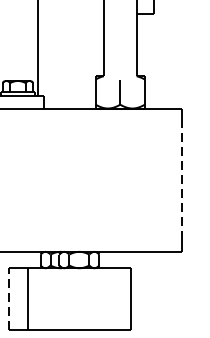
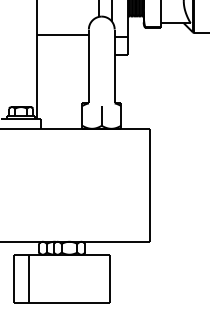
line: (182, 180) -> (150, 185), dashed -> solid
line: (9, 298) -> (14, 278), dashed -> solid

